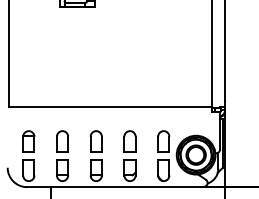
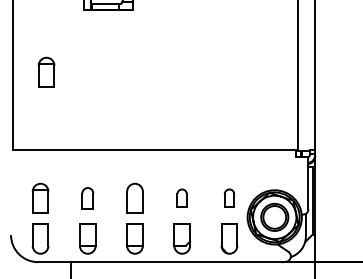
part: (33, 50) -> (46, 71), added
part: (62, 140) -> (87, 197), size x0.7
part: (129, 140) -> (181, 197), size x0.6
part: (163, 140) -> (229, 197), size x0.6

